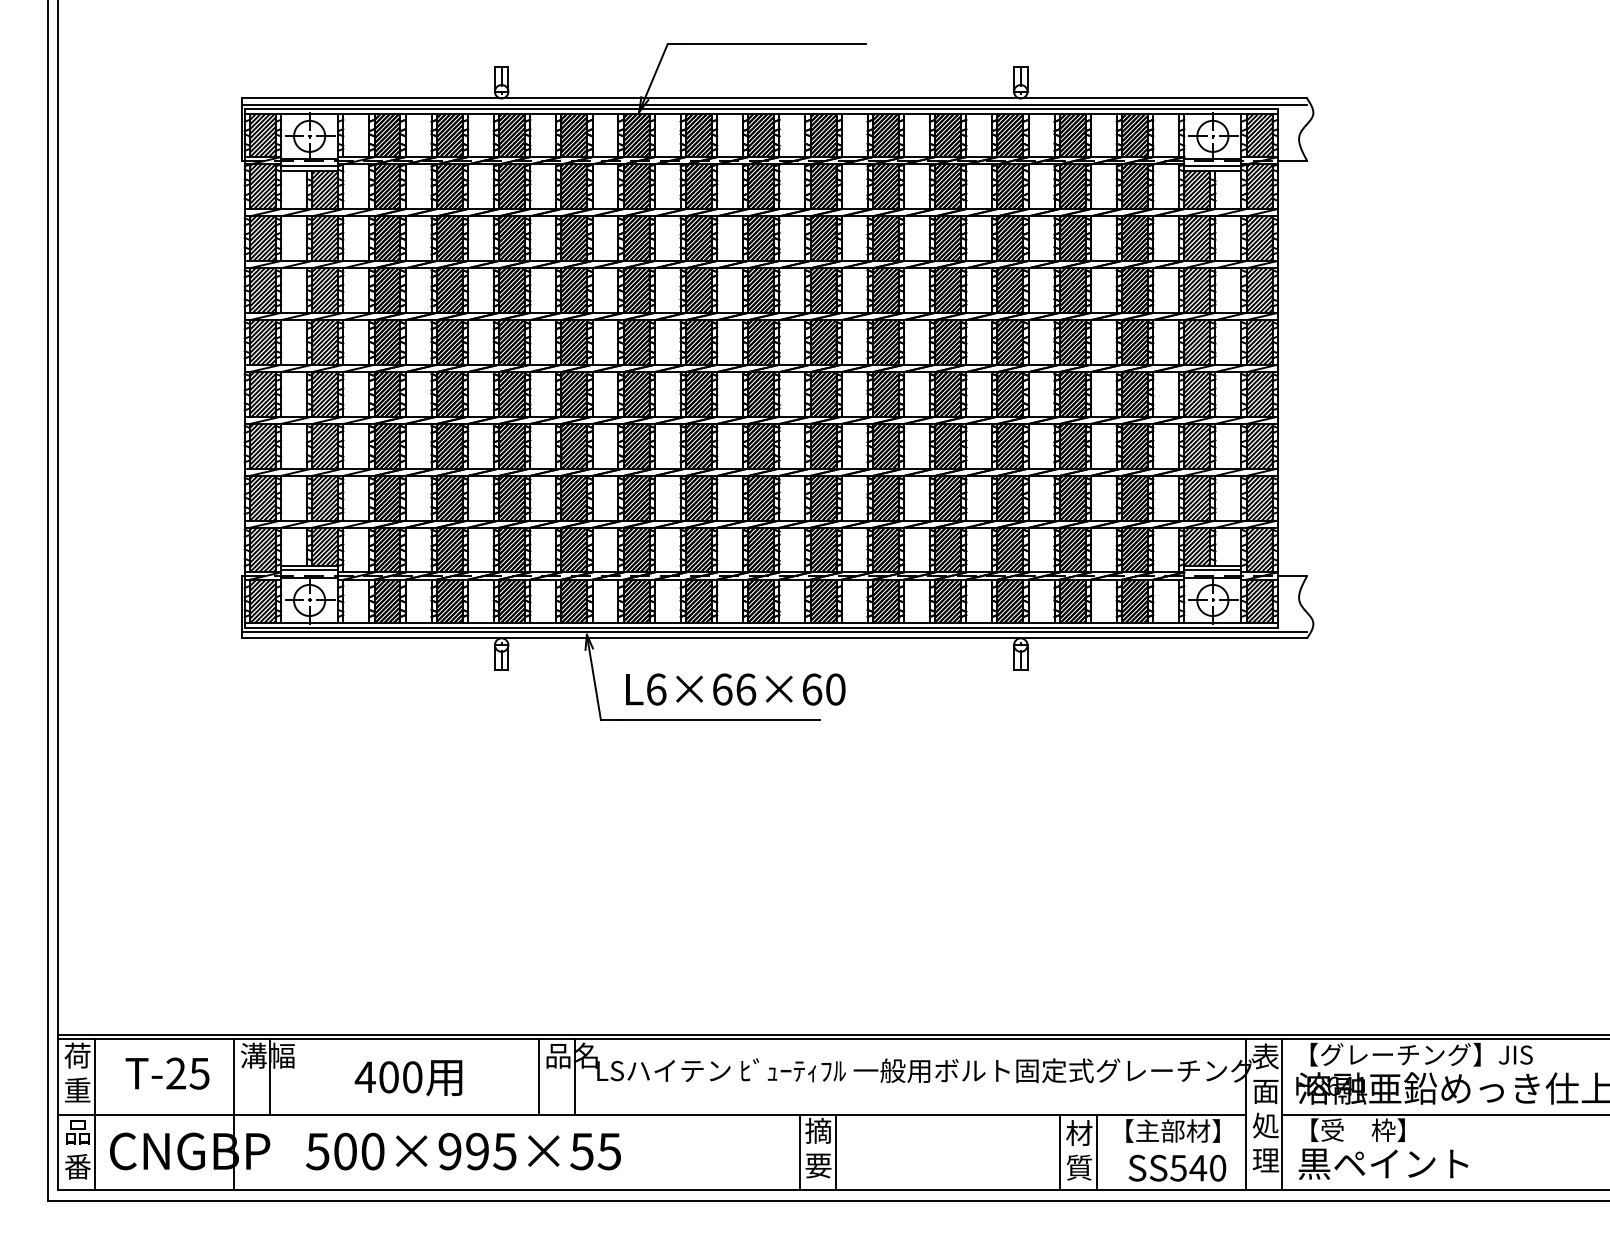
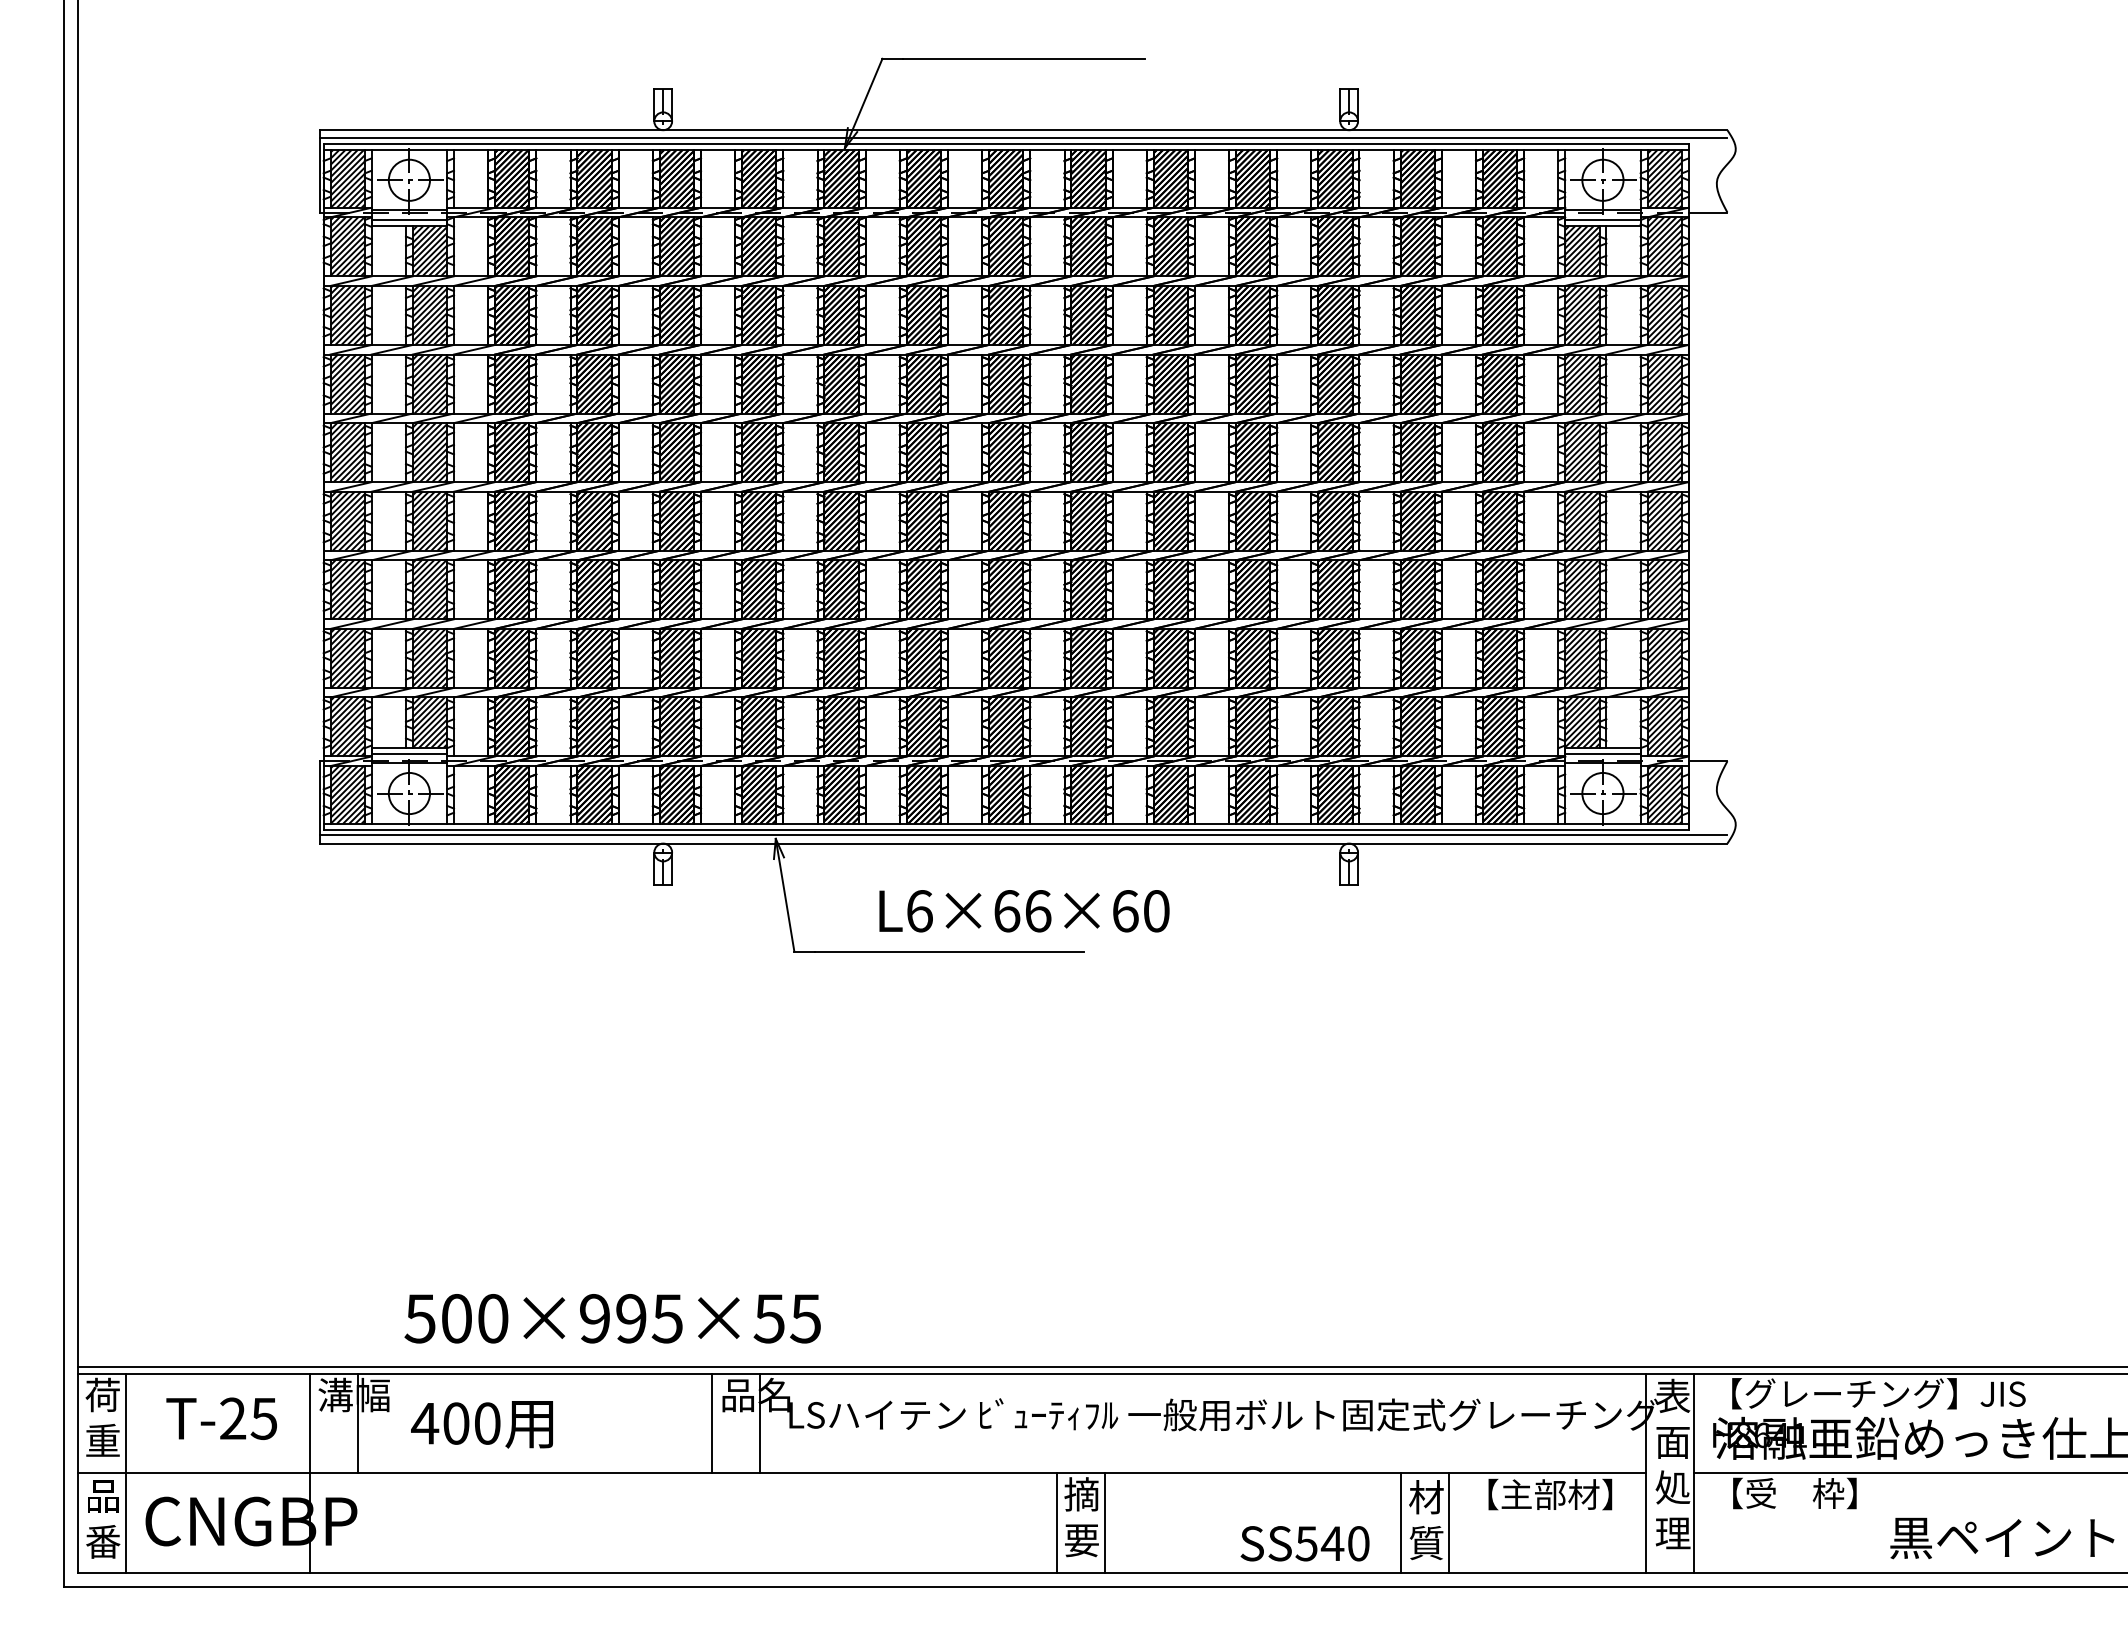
text: (735, 689) -> (1024, 911), moved
text: (408, 1077) -> (481, 1424), moved
text: (463, 1151) -> (612, 1318), moved
text: (1383, 1164) -> (2002, 1538), moved
text: (1176, 1168) -> (1304, 1543), moved

